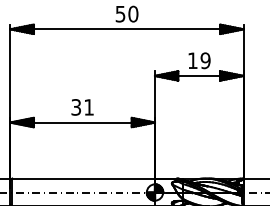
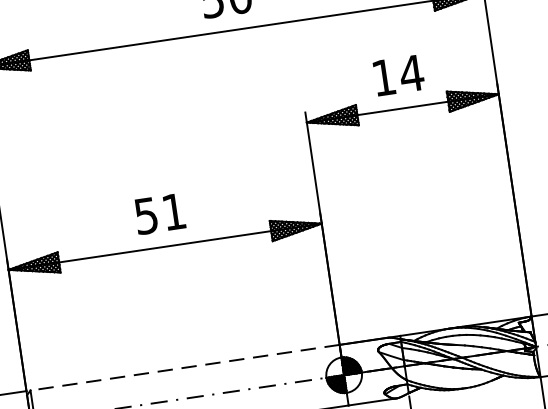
text: (205, 60) -> (411, 72), 19 -> 14
text: (76, 107) -> (146, 216), 31 -> 51
line: (83, 178) -> (184, 367), solid -> dashed

